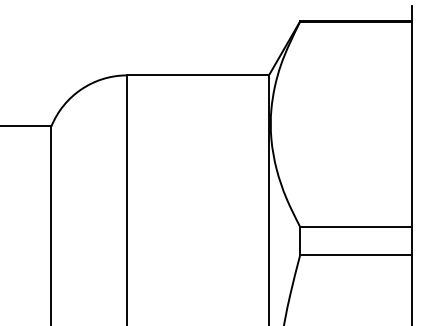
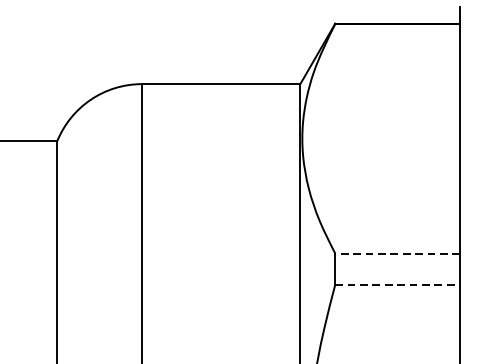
line: (356, 227) -> (398, 254), solid -> dashed
line: (356, 254) -> (398, 284), solid -> dashed

